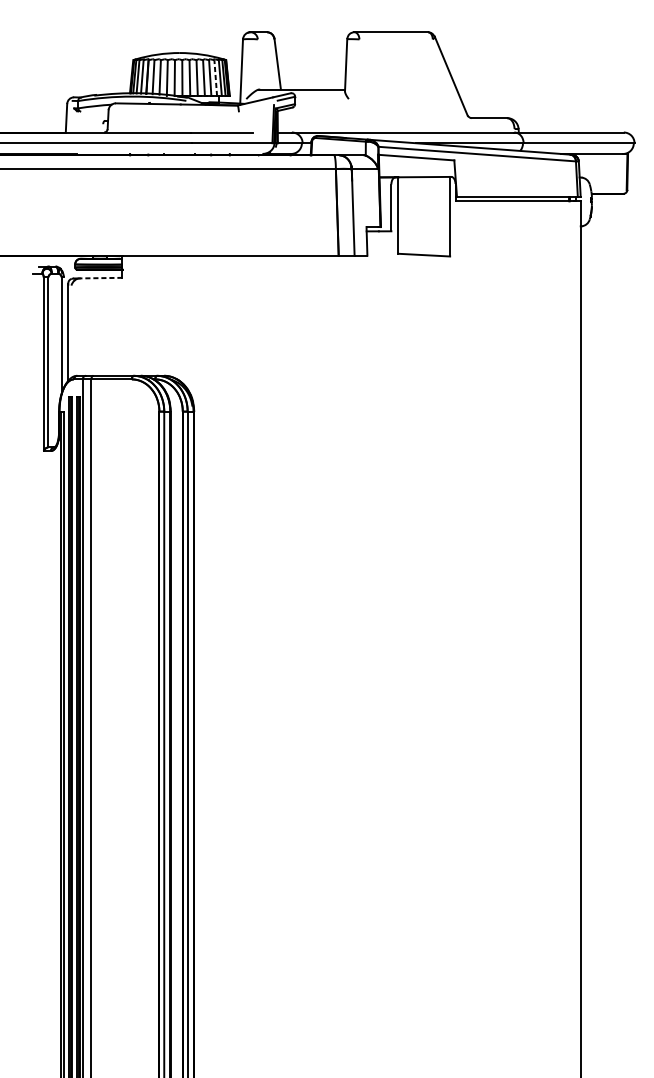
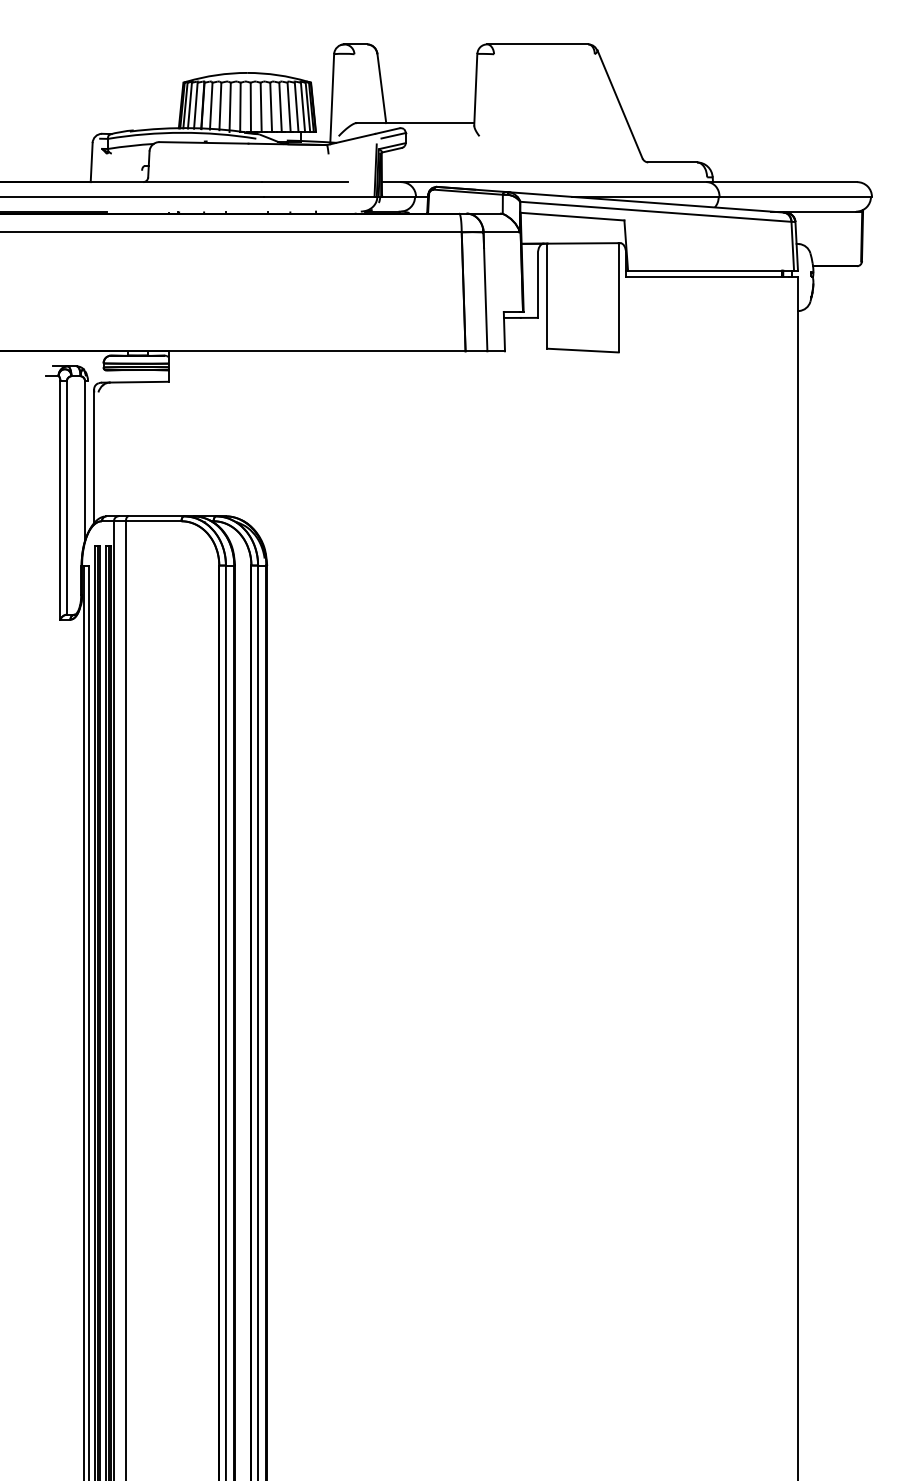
line: (215, 78) -> (296, 107), dashed -> solid
line: (100, 278) -> (138, 382), dashed -> solid

